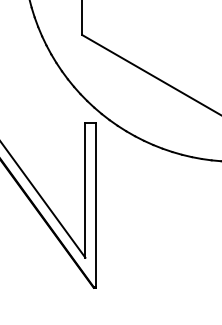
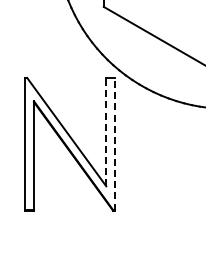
line: (85, 189) -> (106, 131), solid -> dashed
line: (96, 204) -> (115, 143), solid -> dashed

